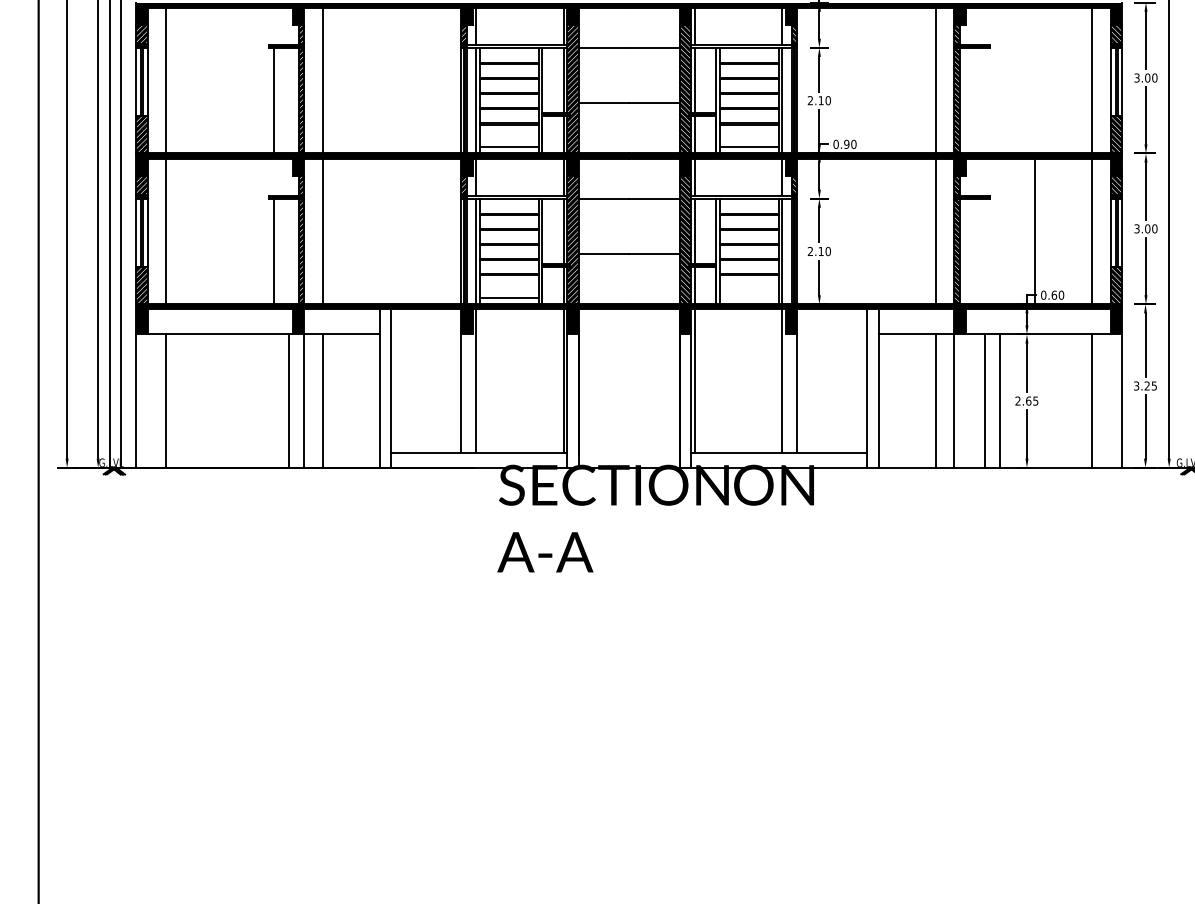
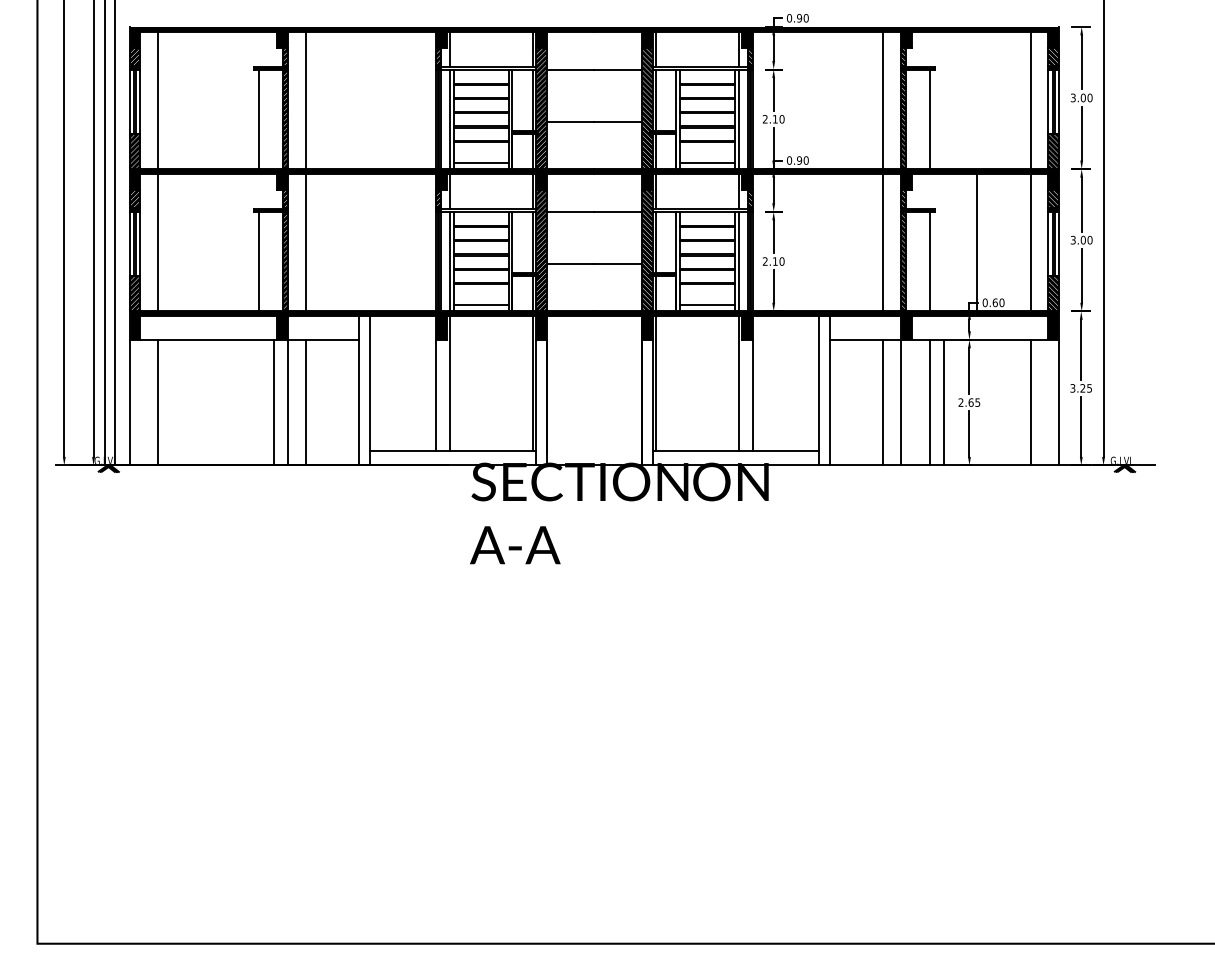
line: (984, 100) -> (929, 119), added
line: (984, 251) -> (929, 261), added
line: (749, 298) -> (707, 305), added

